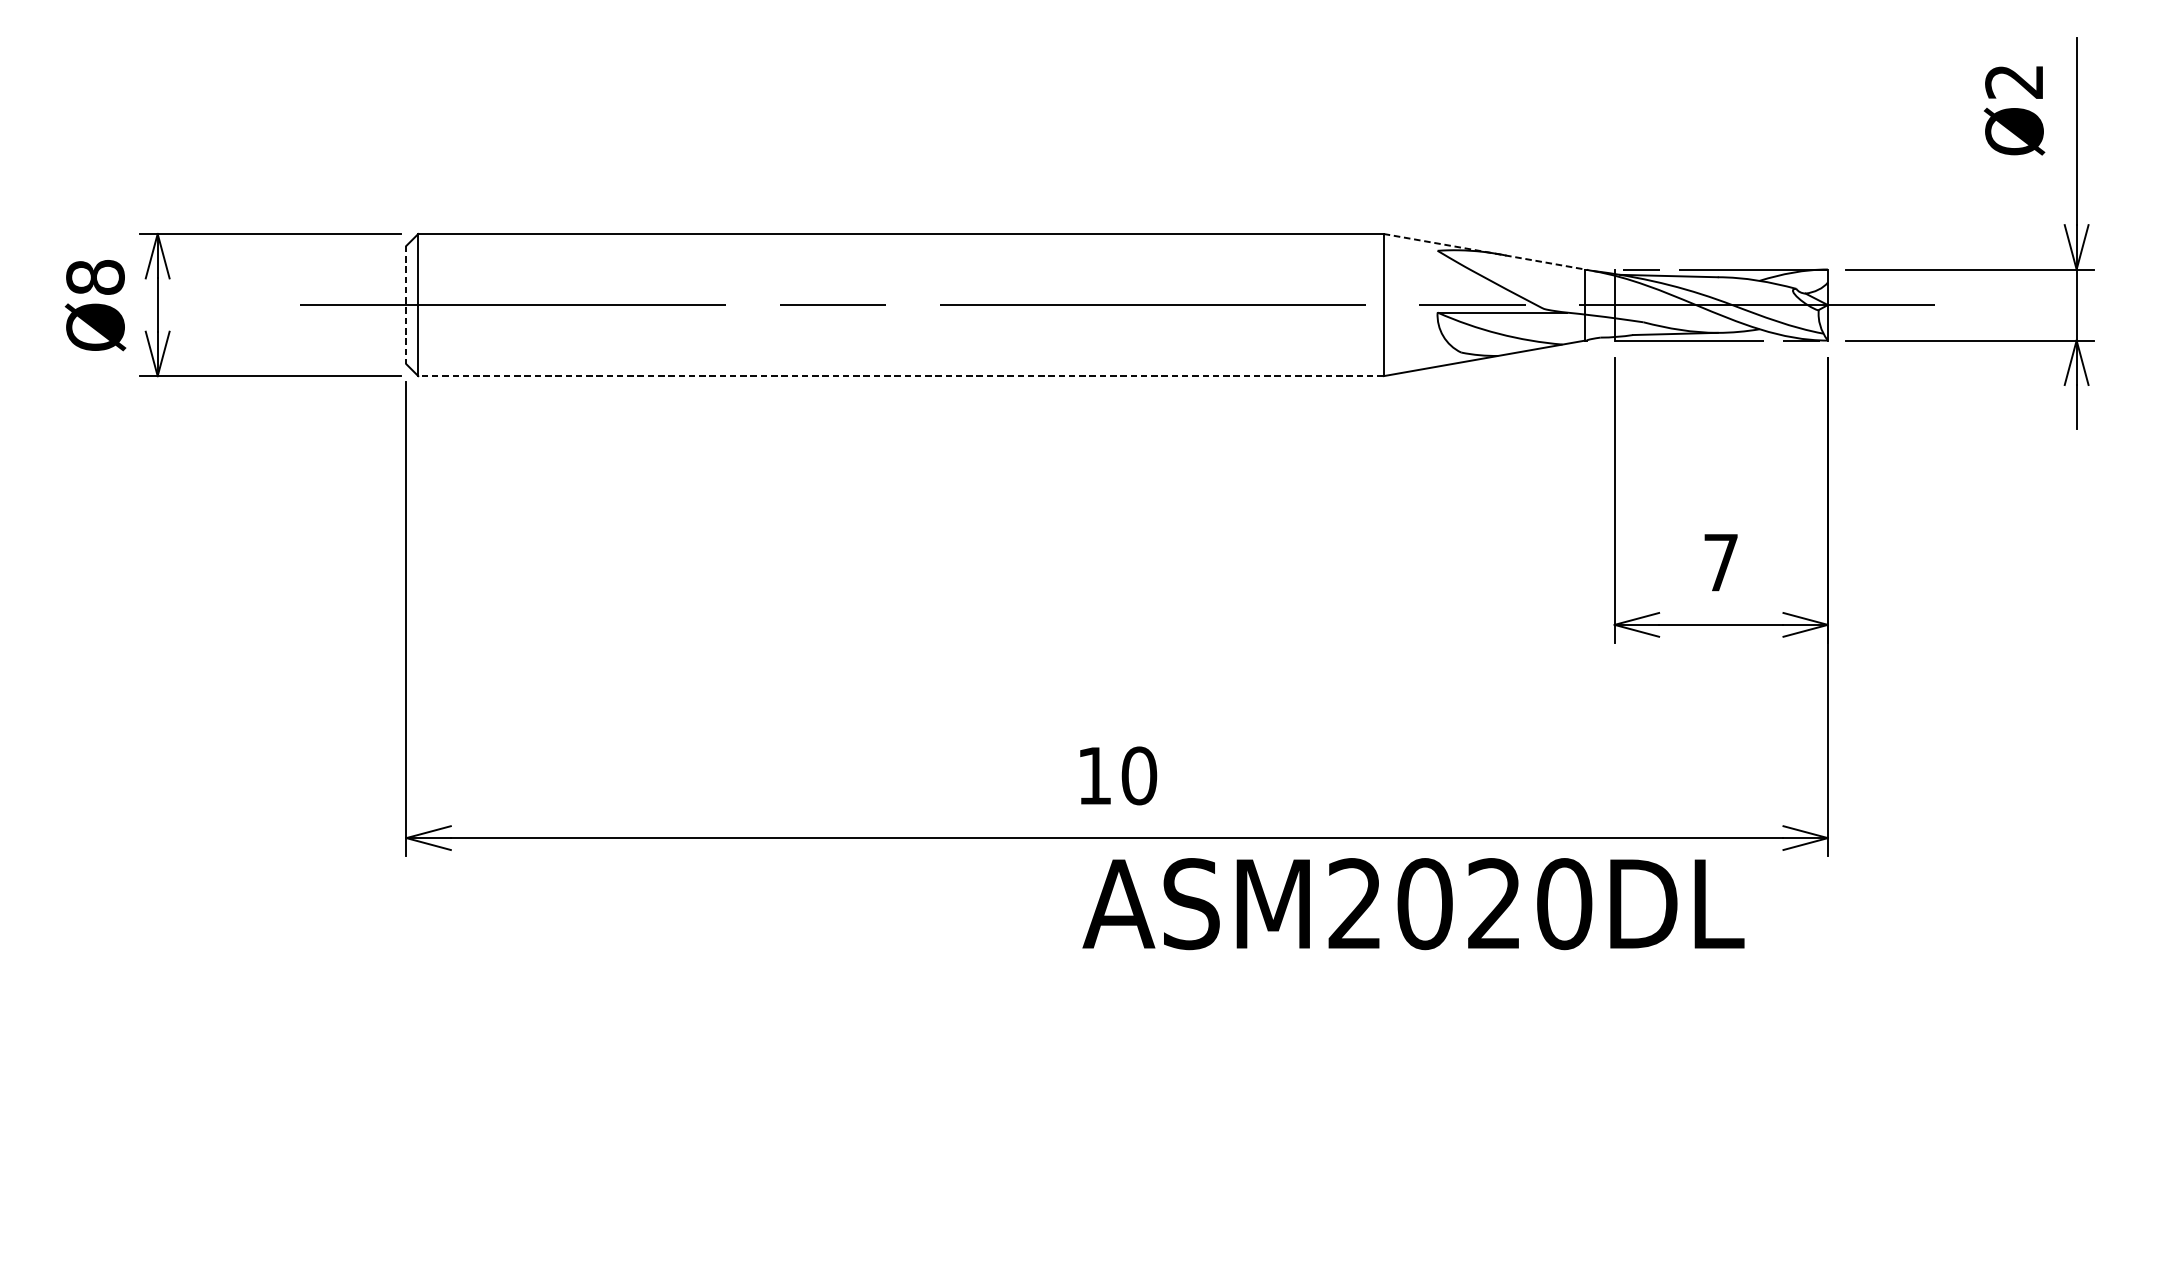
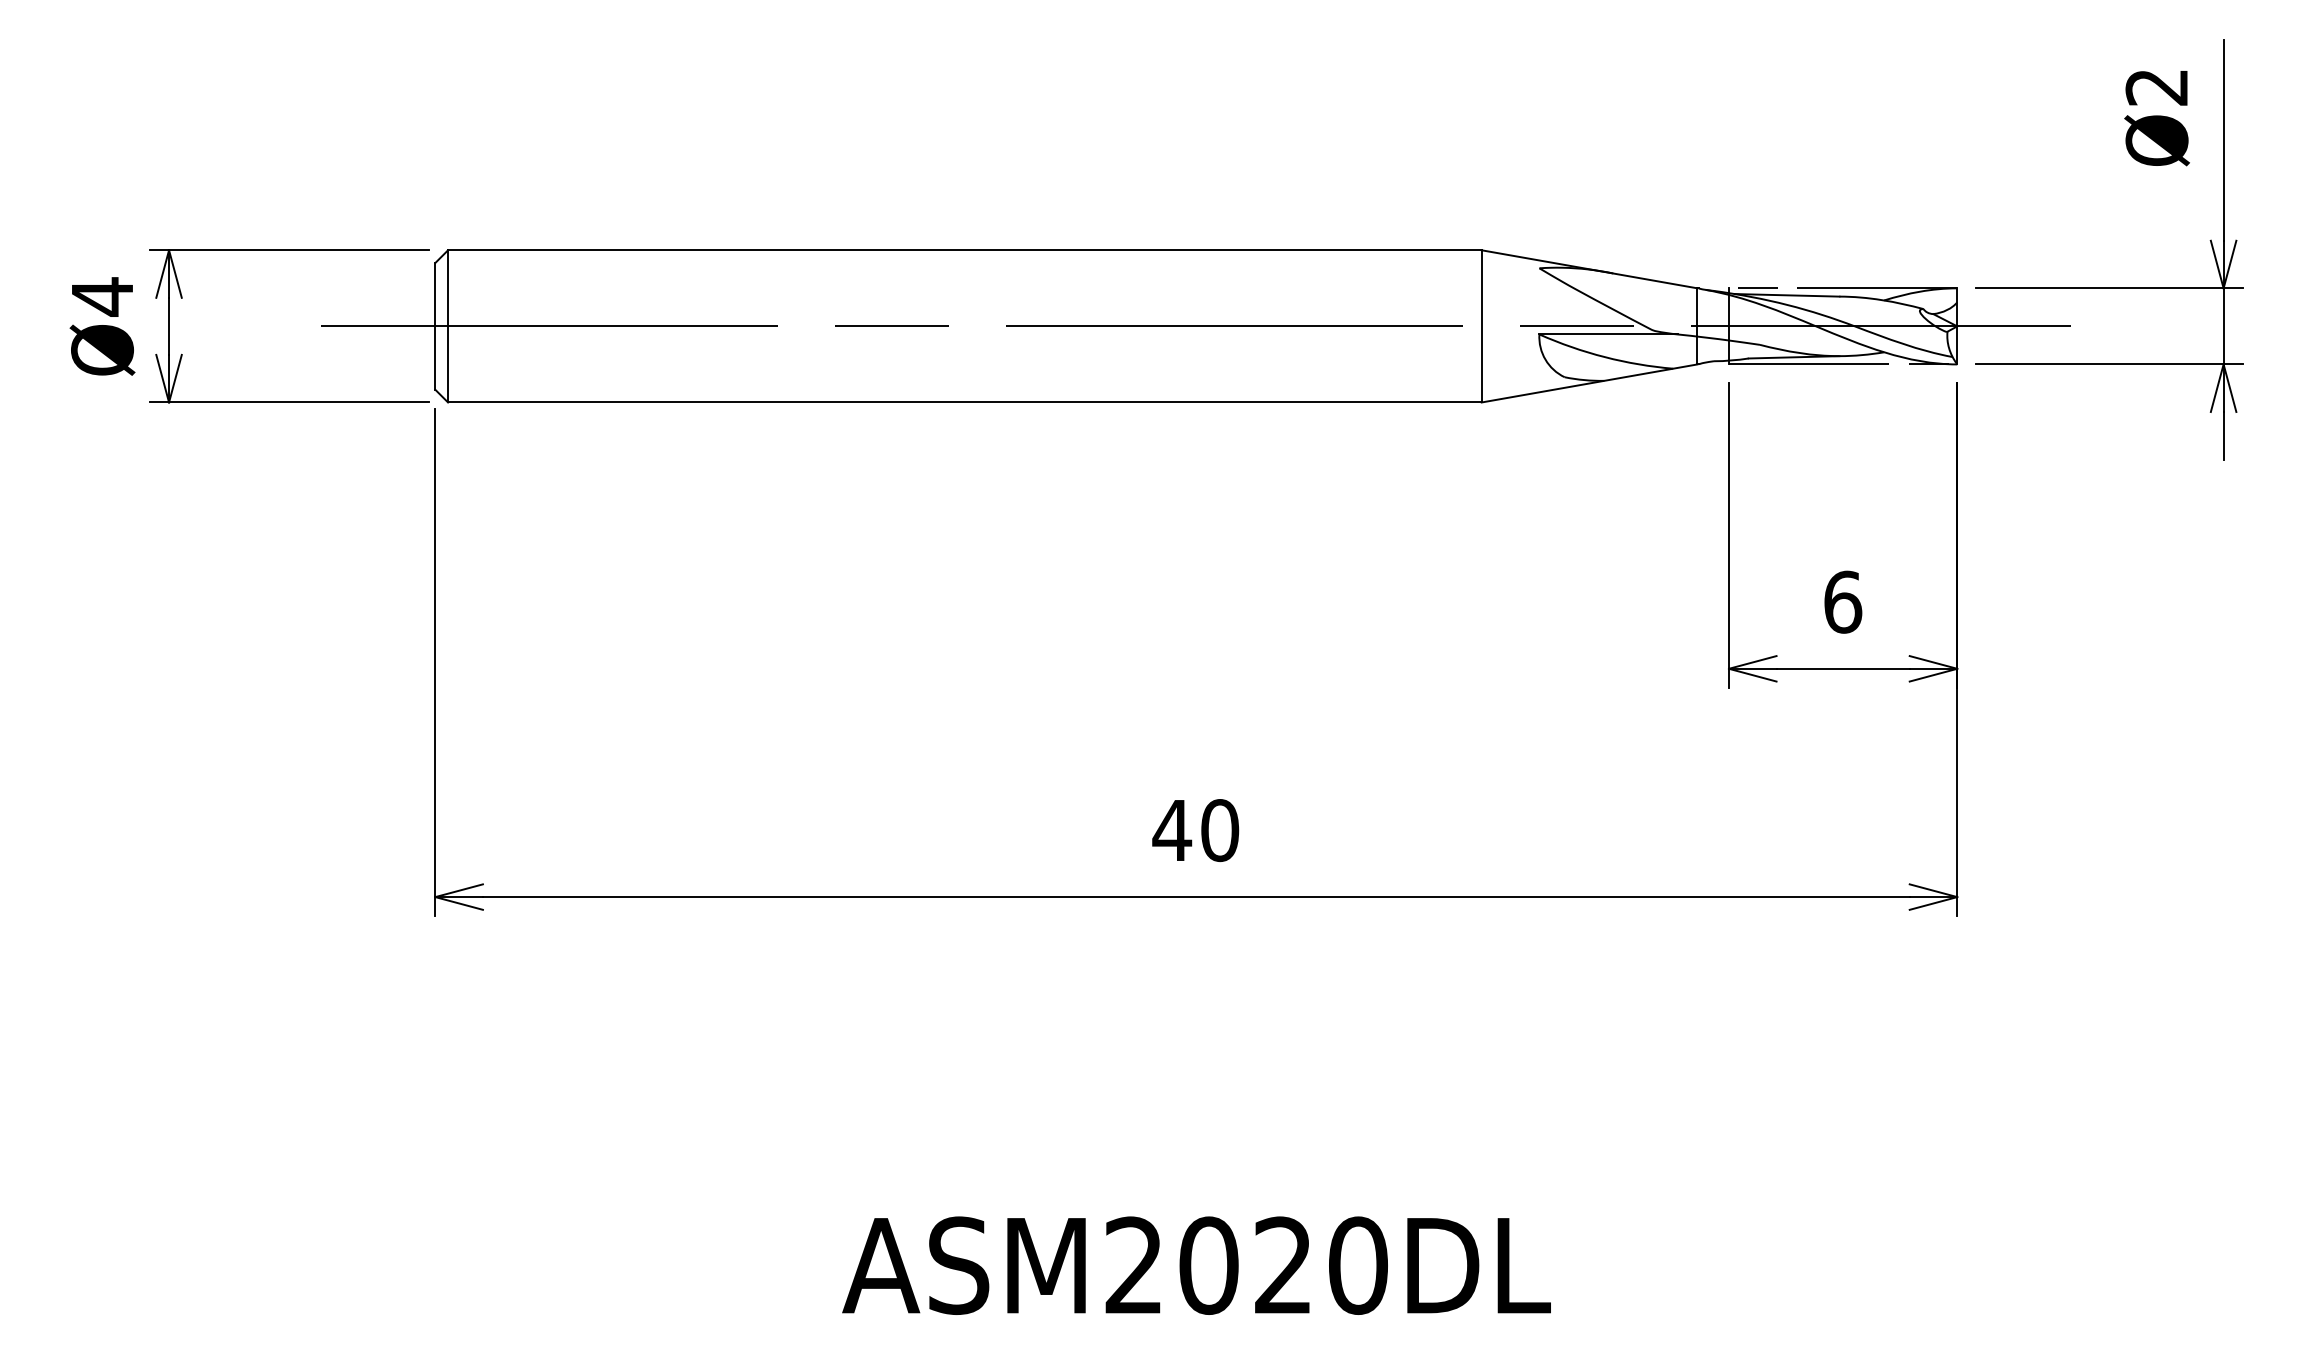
line: (1484, 251) -> (1589, 269), dashed -> solid
text: (95, 277) -> (102, 296), Ø8 -> Ø4
line: (406, 305) -> (435, 326), dashed -> solid
line: (900, 376) -> (964, 402), dashed -> solid
text: (1721, 562) -> (1843, 601), 7 -> 6
text: (1094, 775) -> (1172, 830), 10 -> 40
text: (1413, 903) -> (1196, 1265), moved

